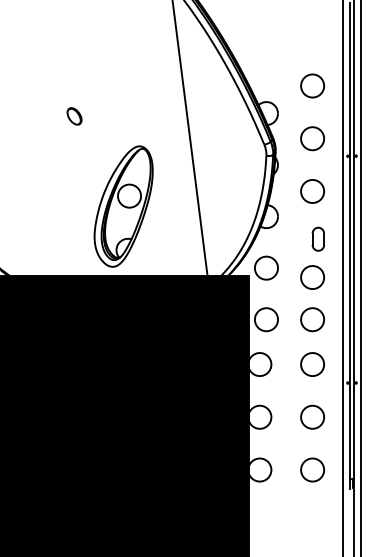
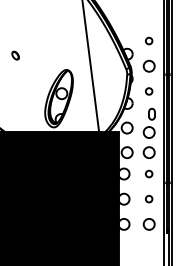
circle: (311, 84) -> (148, 40), size x0.6
part: (74, 116) -> (15, 55), moved
circle: (311, 191) -> (148, 91), size x0.6
circle: (311, 363) -> (148, 173), size x0.6
circle: (311, 415) -> (148, 198), size x0.6

